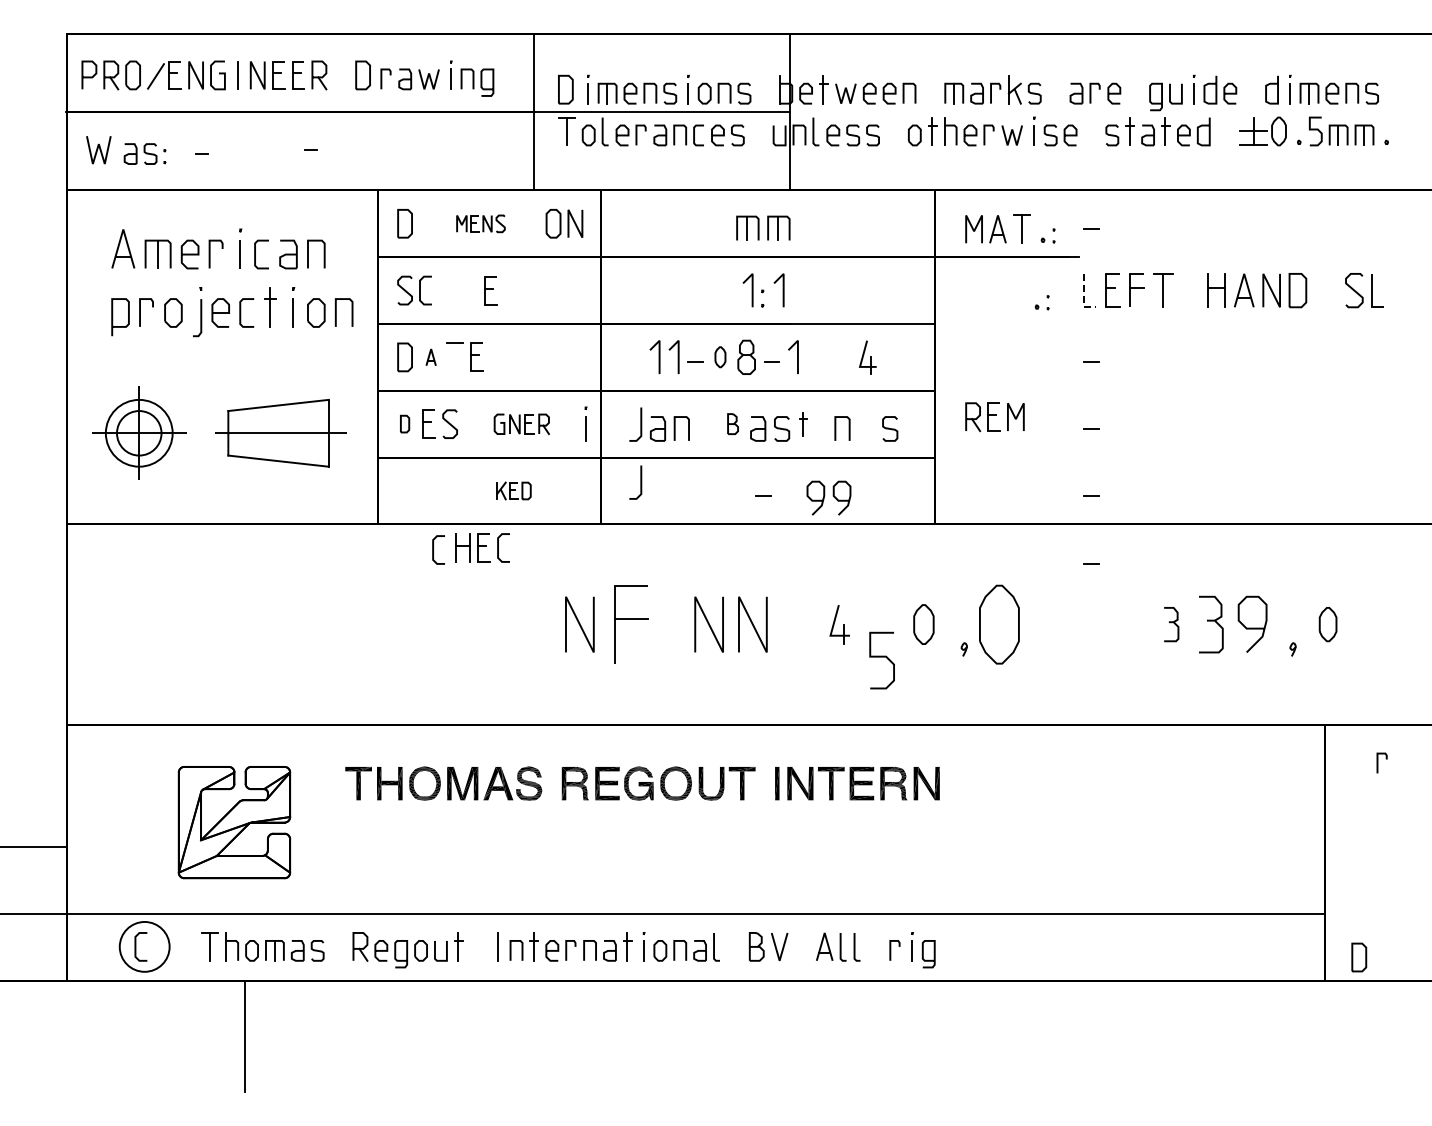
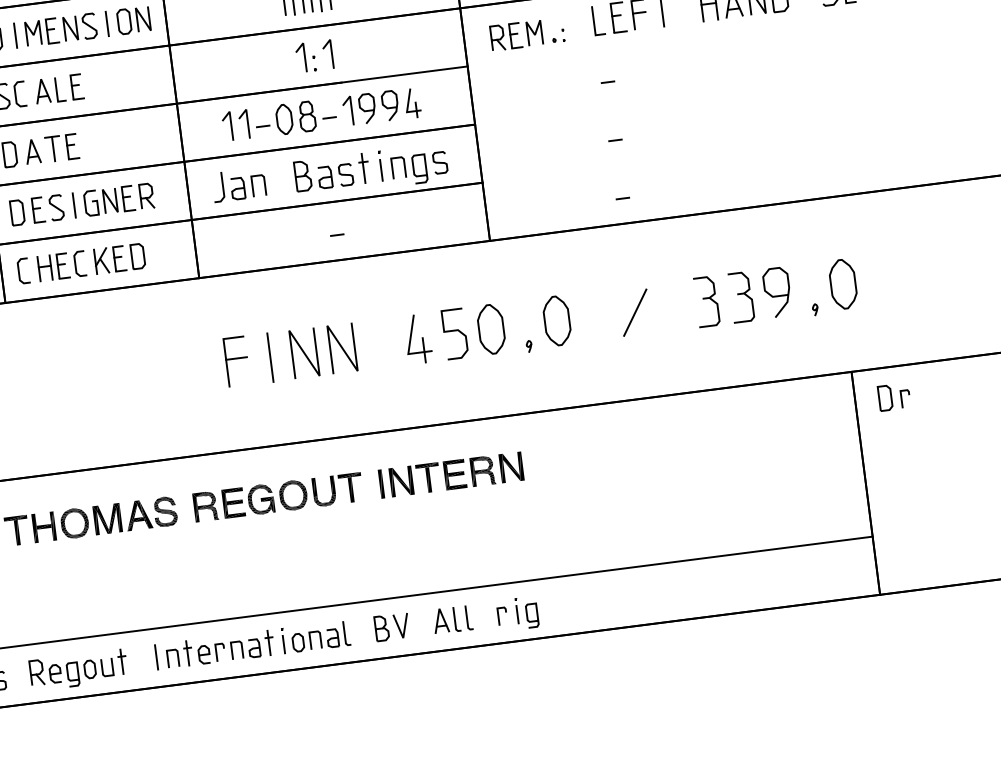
line: (428, 223) -> (15, 35), added
part: (480, 223) -> (60, 29), size x1.67
line: (534, 223) -> (107, 23), added
part: (459, 290) -> (49, 90), added
line: (1084, 297) -> (594, 26), dashed -> solid
part: (720, 356) -> (284, 118), size x1.67
part: (430, 357) -> (32, 151), size x1.67
line: (455, 357) -> (53, 149), added
part: (994, 417) -> (516, 35), moved
part: (404, 423) -> (16, 212), size x1.67
part: (585, 423) -> (380, 165), moved
part: (732, 423) -> (302, 175), size x1.67
line: (470, 424) -> (74, 205), added
part: (521, 424) -> (118, 200), size x1.43
part: (803, 424) -> (364, 168), size x1.43
curve: (860, 432) -> (414, 169), added
line: (640, 482) -> (228, 237), removed
part: (513, 490) -> (119, 258), size x1.67
part: (828, 497) -> (378, 106), moved
part: (482, 547) -> (61, 265), moved
curve: (433, 549) -> (19, 271), moved
line: (1091, 563) -> (630, 257), removed
part: (631, 623) -> (236, 361), size x0.71
line: (579, 624) -> (191, 367), removed
line: (670, 624) -> (270, 357), added
part: (839, 624) -> (417, 338), size x1.43
part: (923, 624) -> (491, 329), size x1.43
part: (999, 624) -> (557, 320), size x0.71
part: (1171, 624) -> (706, 301), size x1.67
part: (1327, 624) -> (842, 284), size x1.67
line: (1088, 626) -> (634, 312), added
curve: (881, 657) -> (454, 331), moved
part: (1359, 957) -> (885, 398), moved

